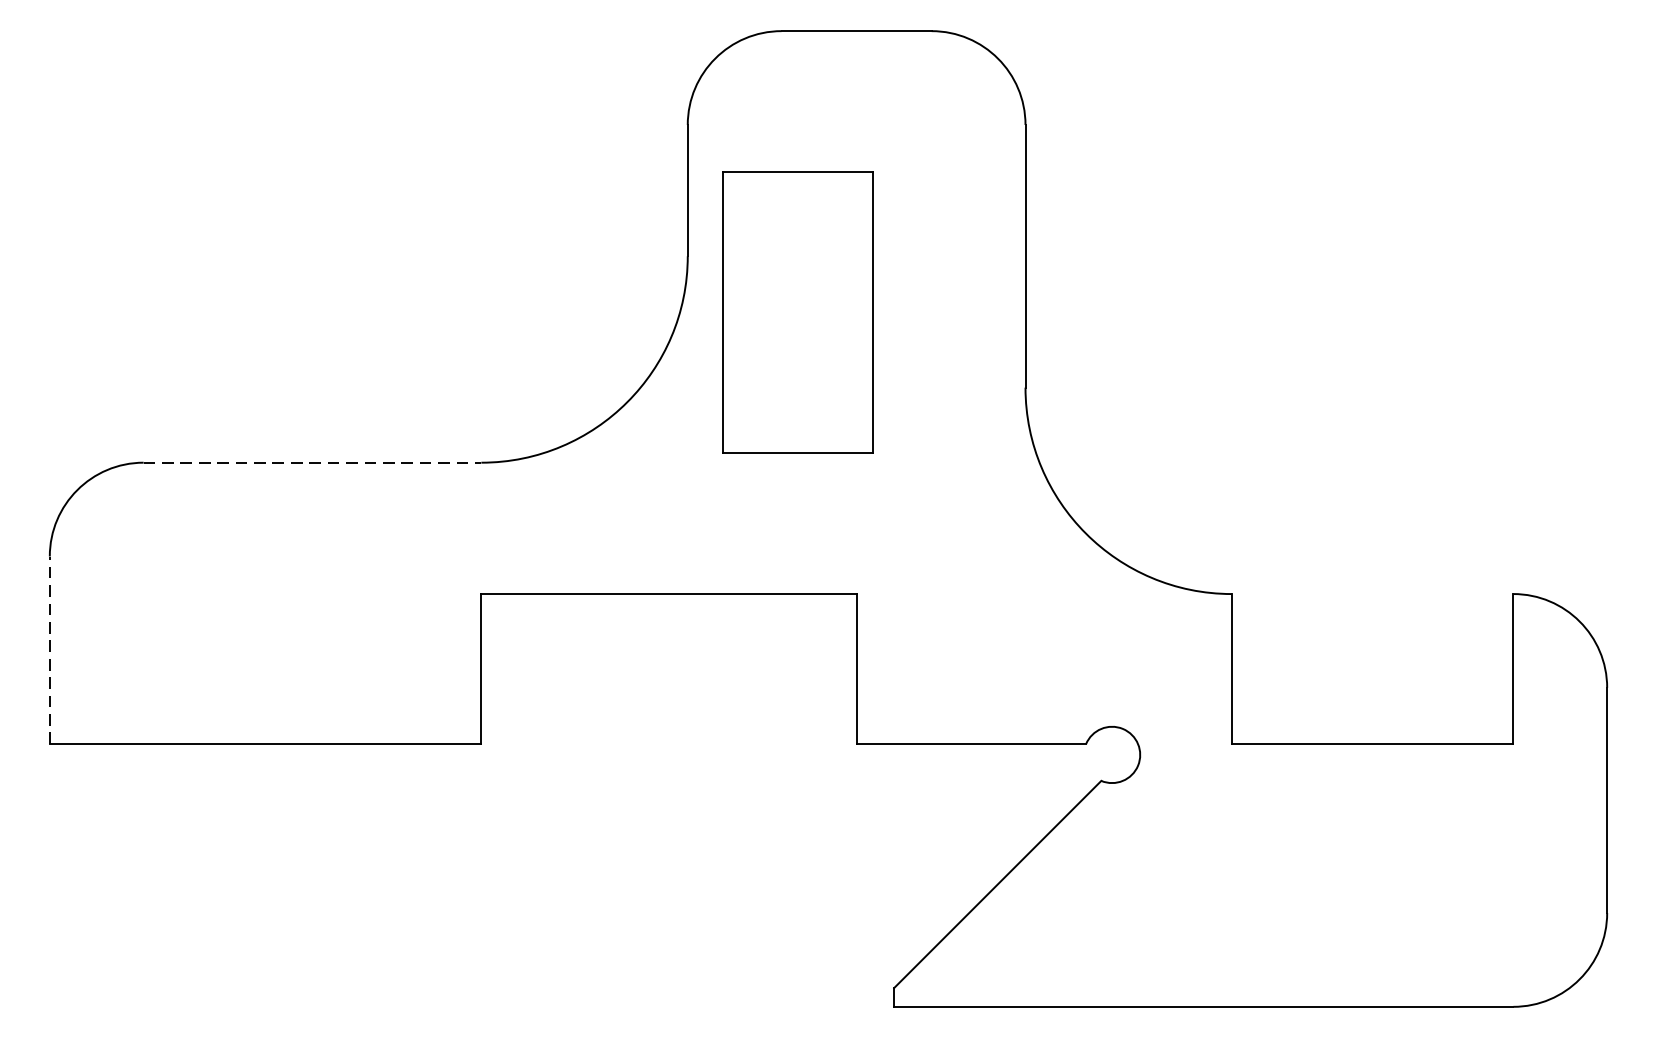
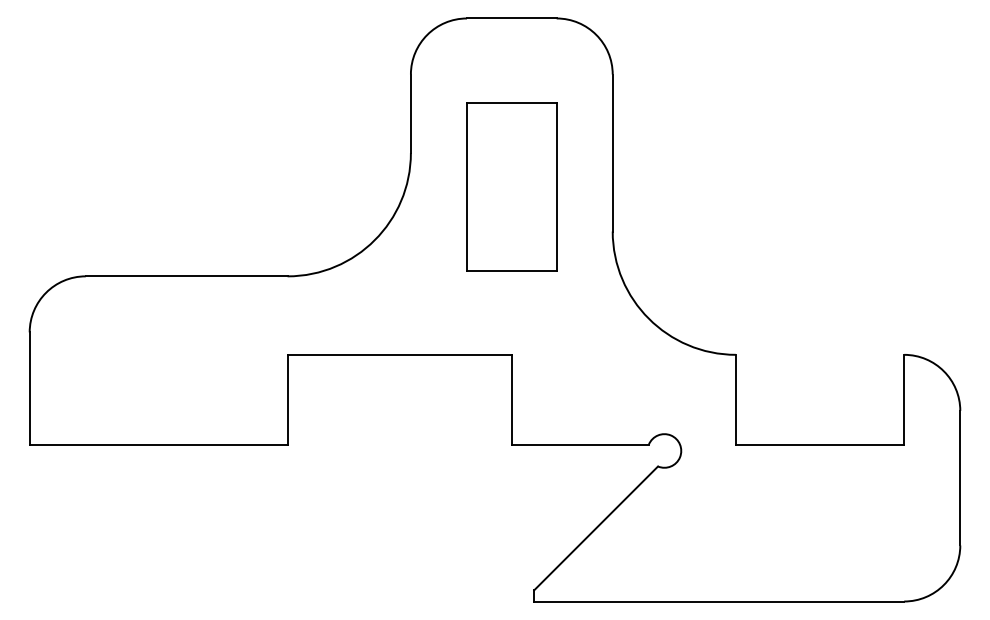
part: (797, 312) -> (511, 186), moved
line: (312, 462) -> (186, 276), dashed -> solid
line: (49, 648) -> (29, 387), dashed -> solid

